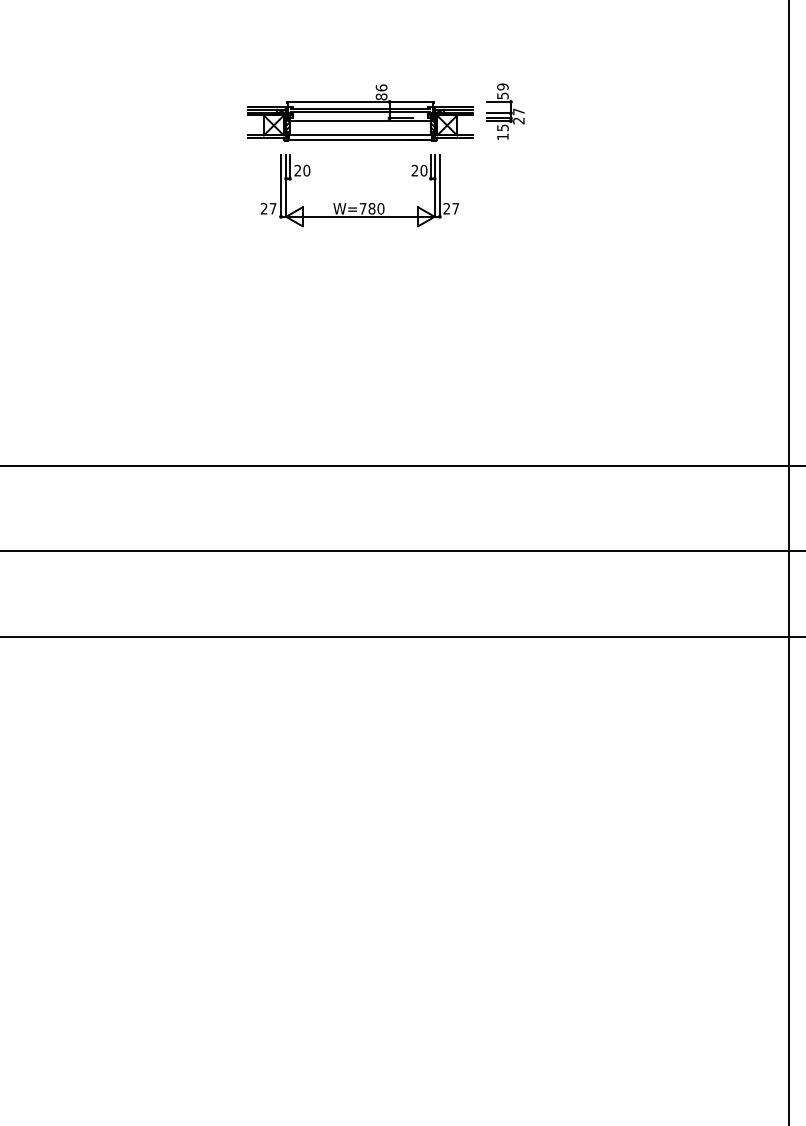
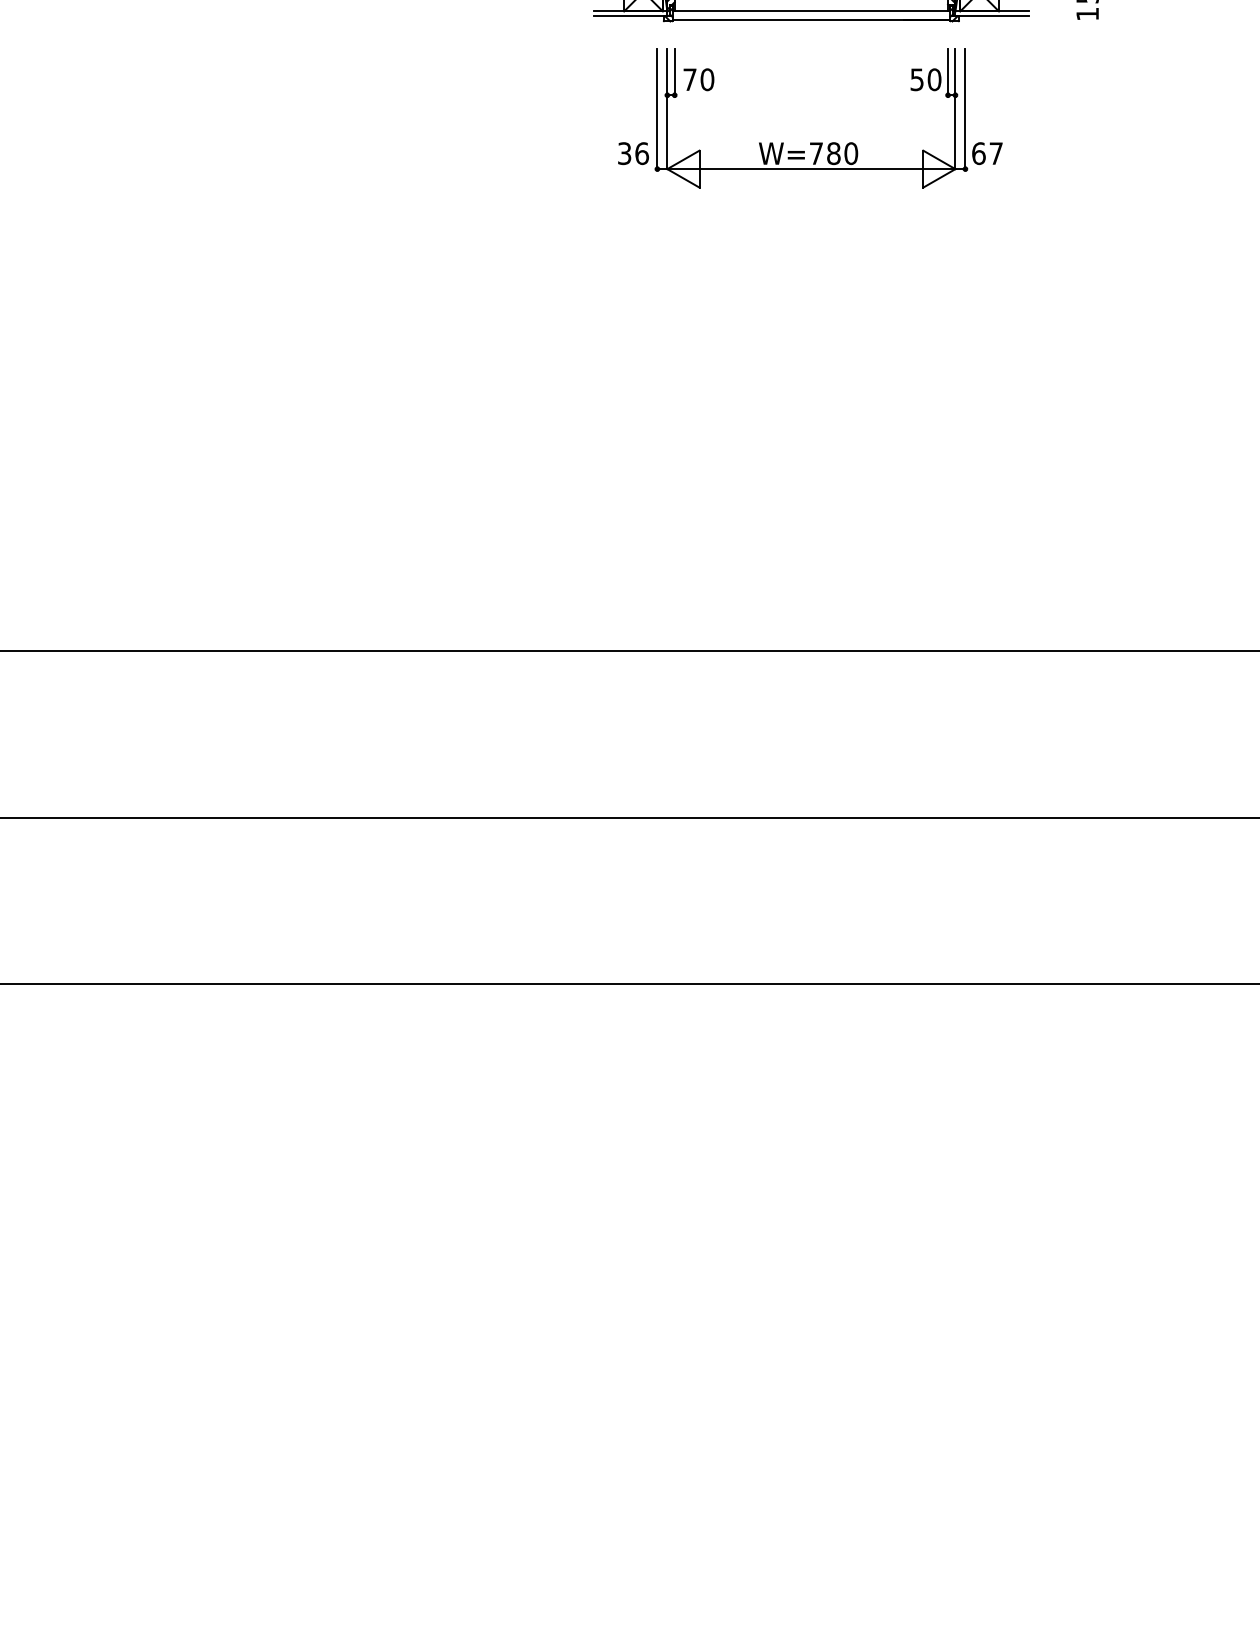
text: (297, 170) -> (689, 79), 20 -> 70
text: (414, 170) -> (916, 79), 20 -> 50
text: (268, 208) -> (633, 153), 27 -> 36
text: (446, 208) -> (978, 153), 27 -> 67

